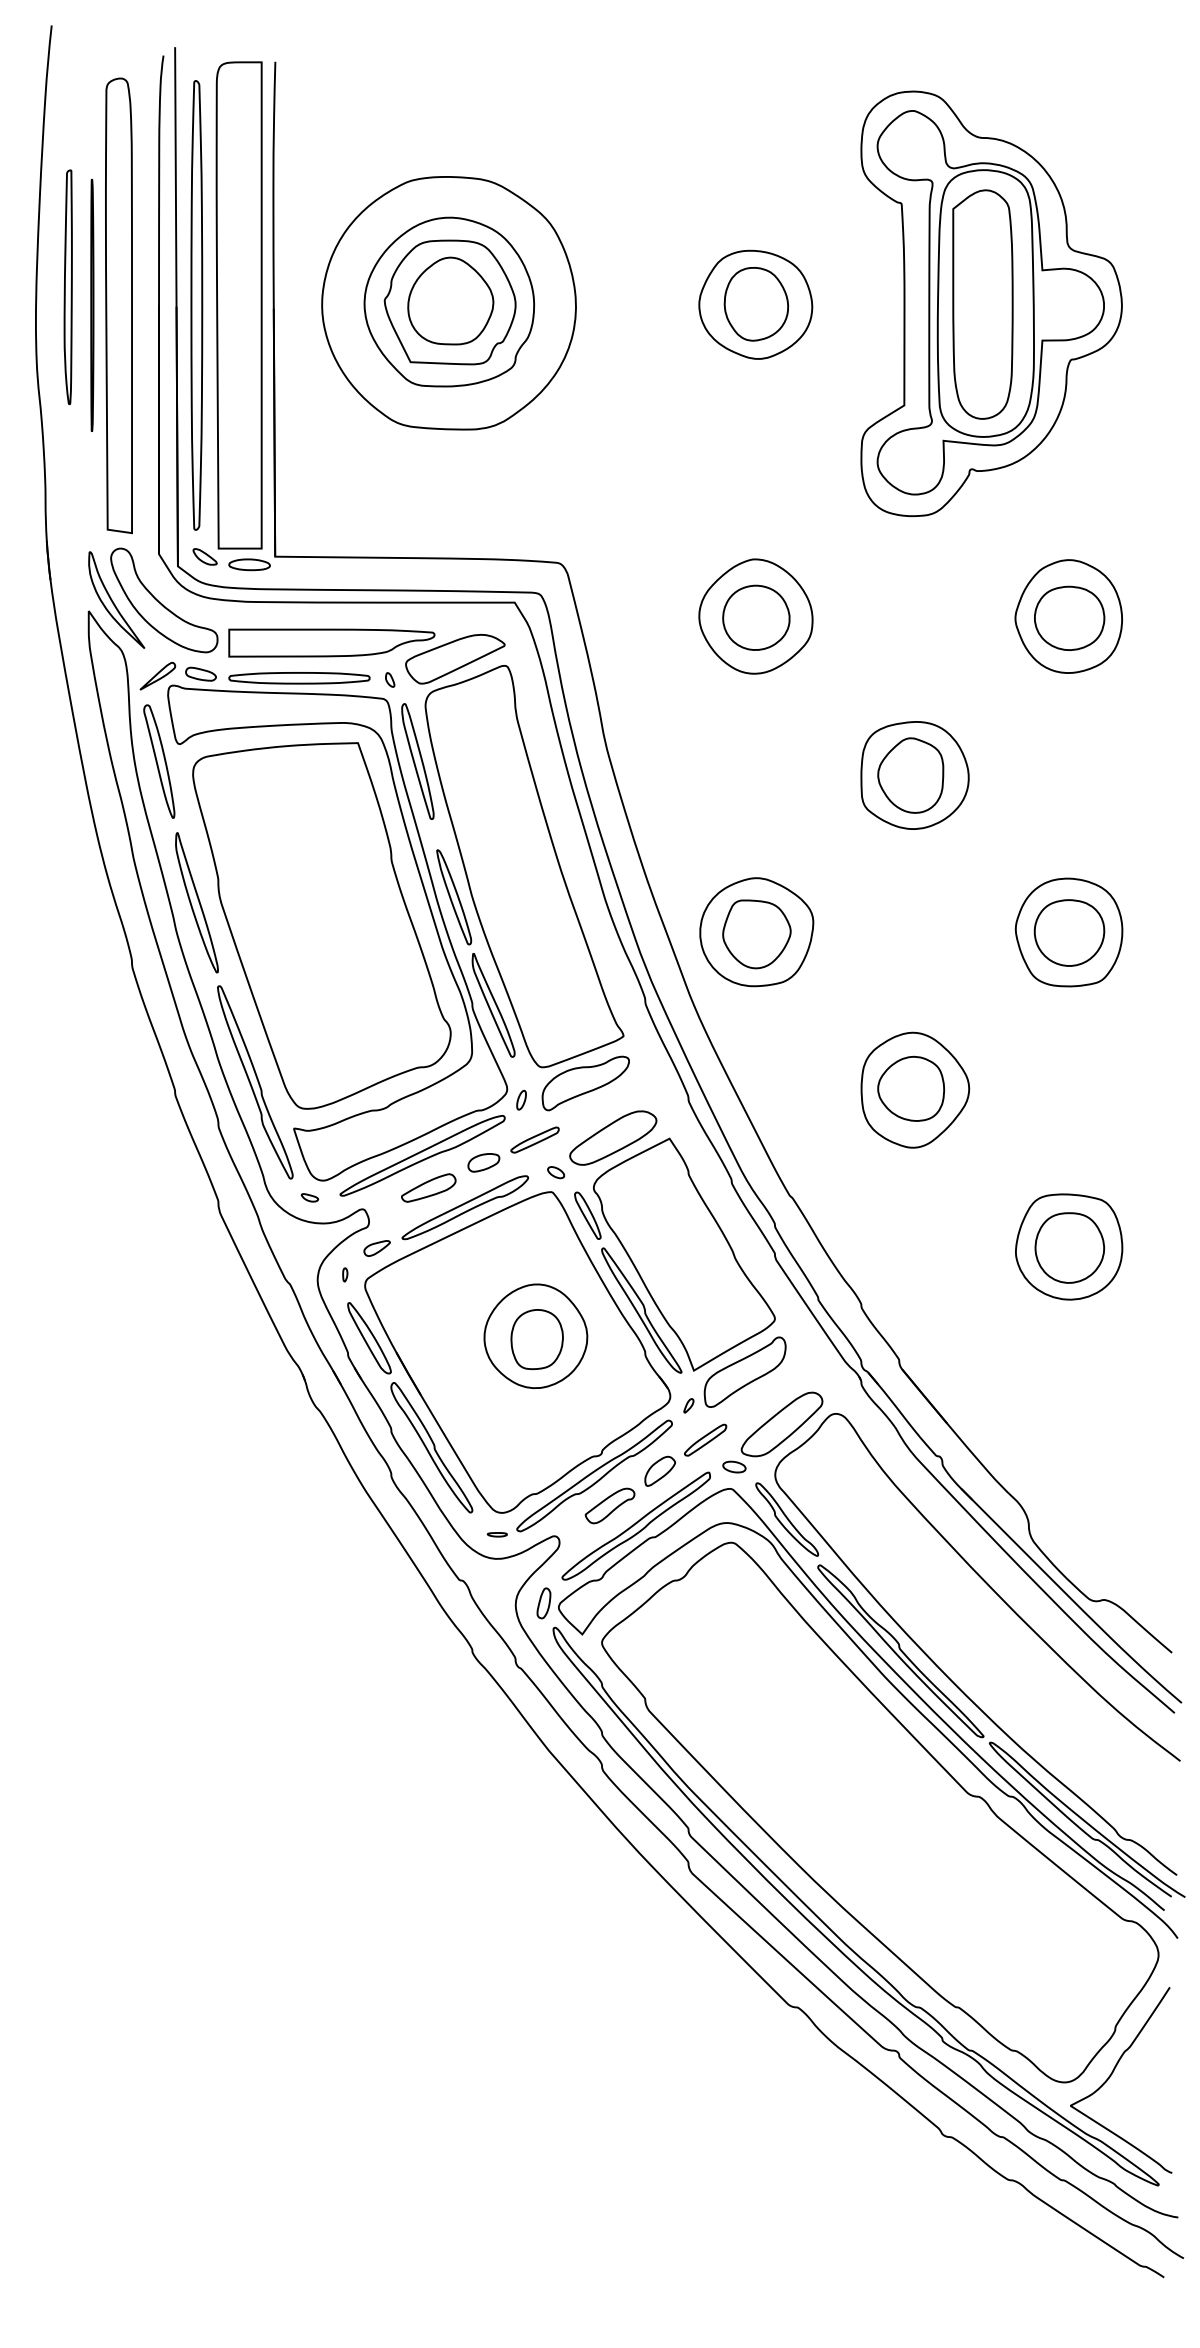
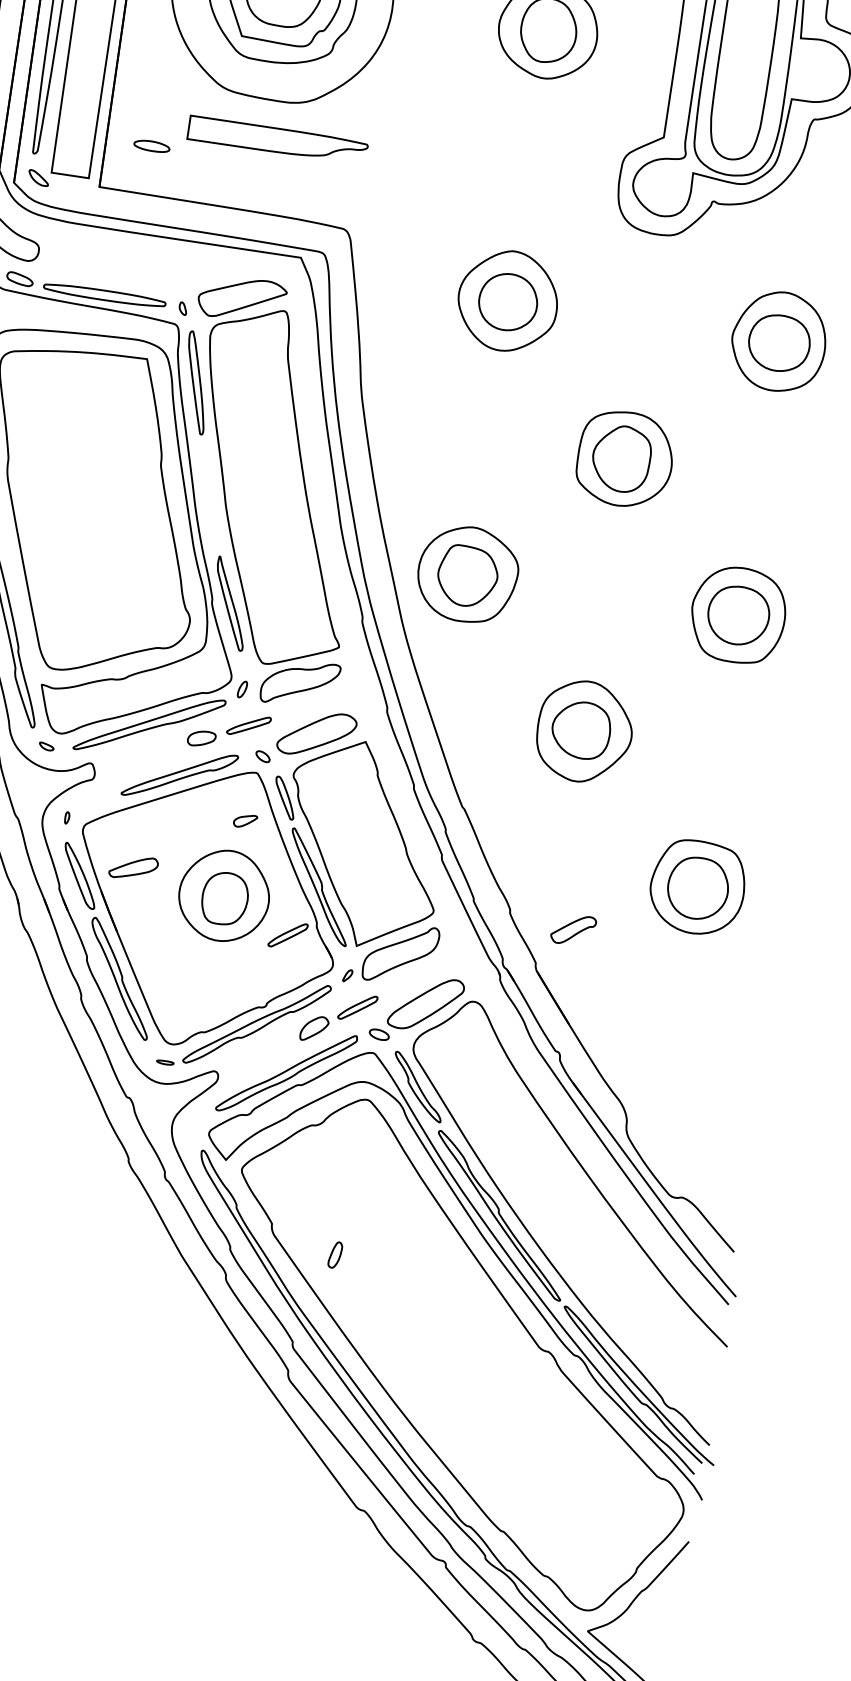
part: (249, 564) -> (151, 145), moved
part: (331, 642) -> (277, 139), moved
part: (454, 897) -> (210, 505), removed
part: (428, 1187) -> (133, 867), moved
part: (376, 1248) -> (244, 821), moved
part: (614, 1369) -> (288, 934), added
part: (609, 1505) -> (573, 929), moved
part: (543, 1603) -> (334, 1255), moved

